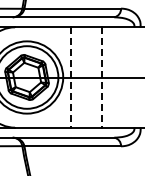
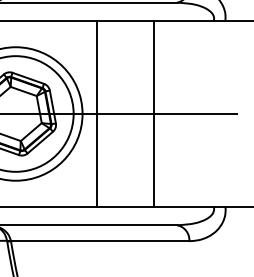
line: (71, 78) -> (97, 115), dashed -> solid
line: (102, 78) -> (155, 115), dashed -> solid

